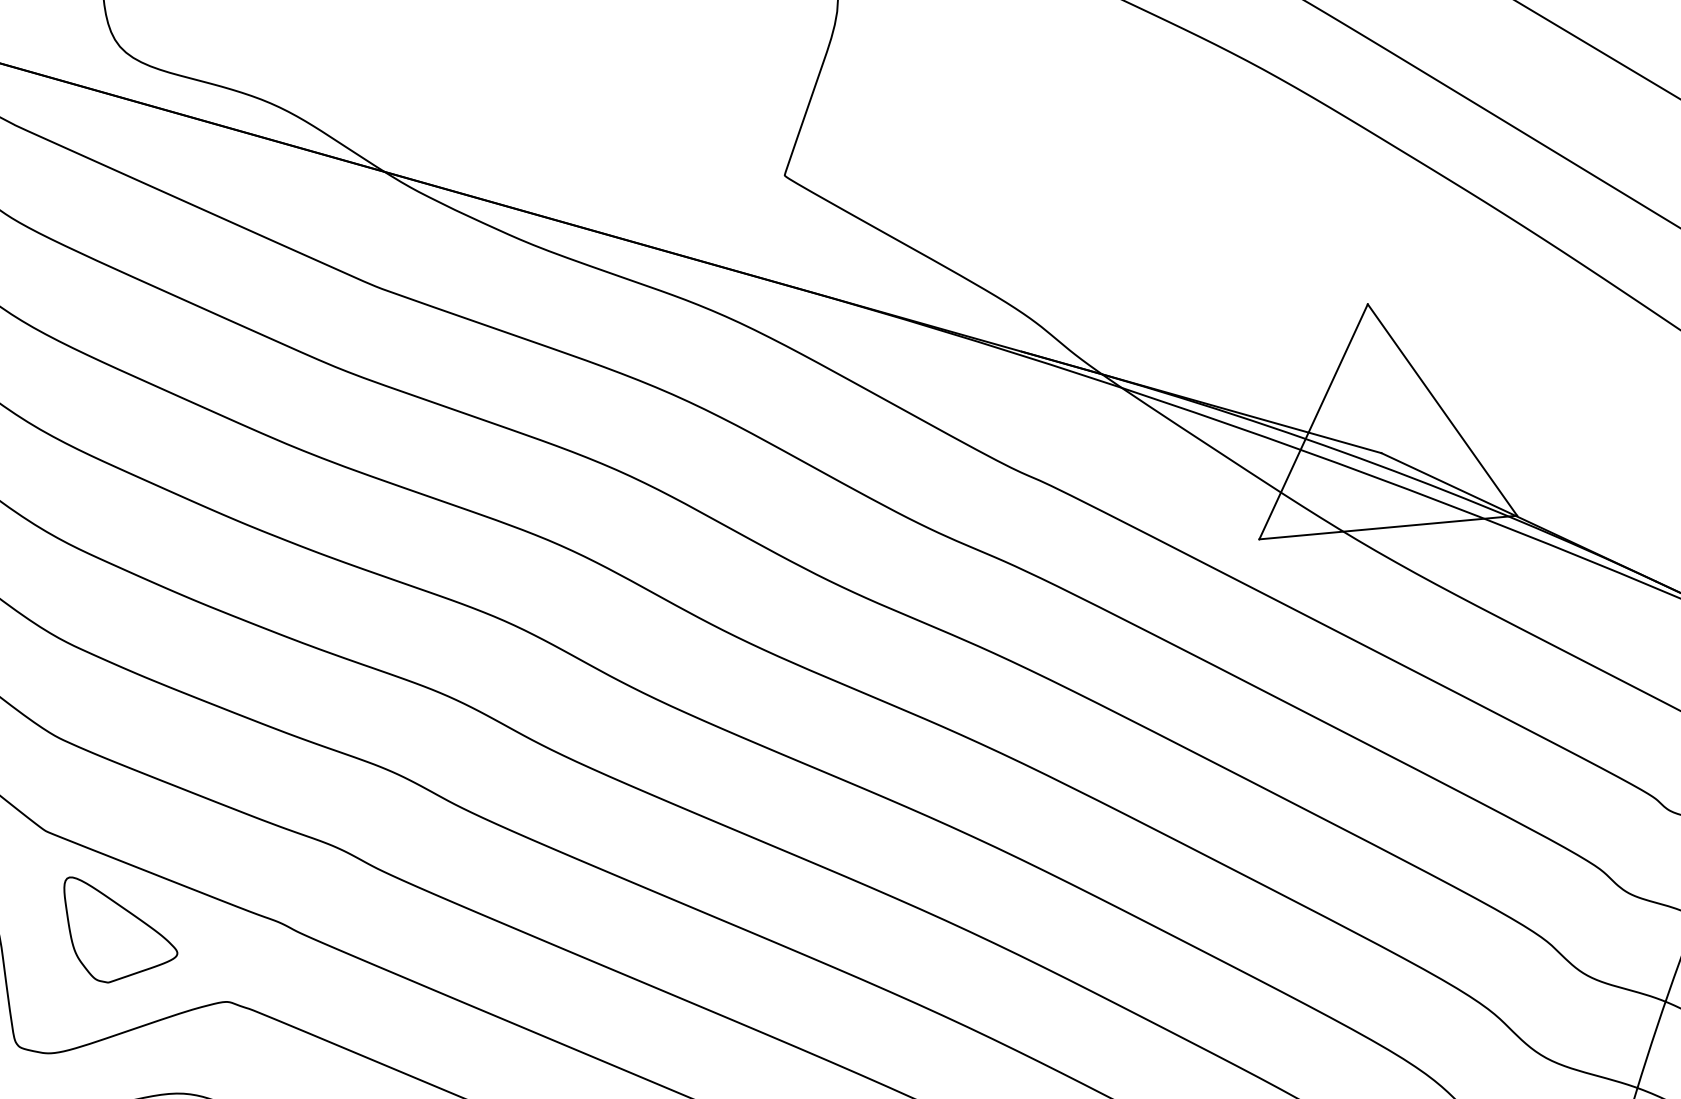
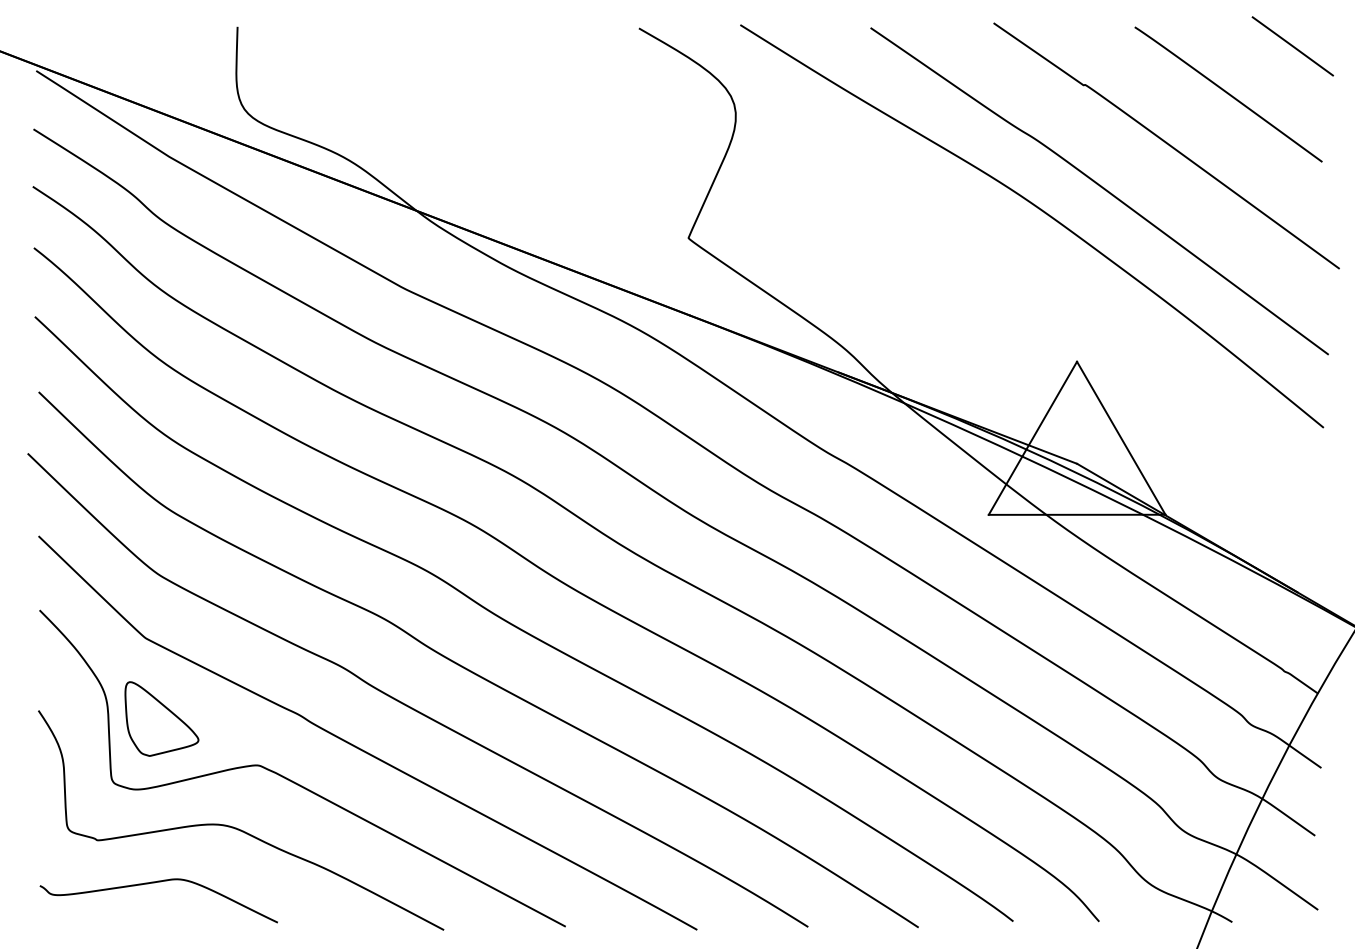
part: (120, 926) -> (161, 718), moved

